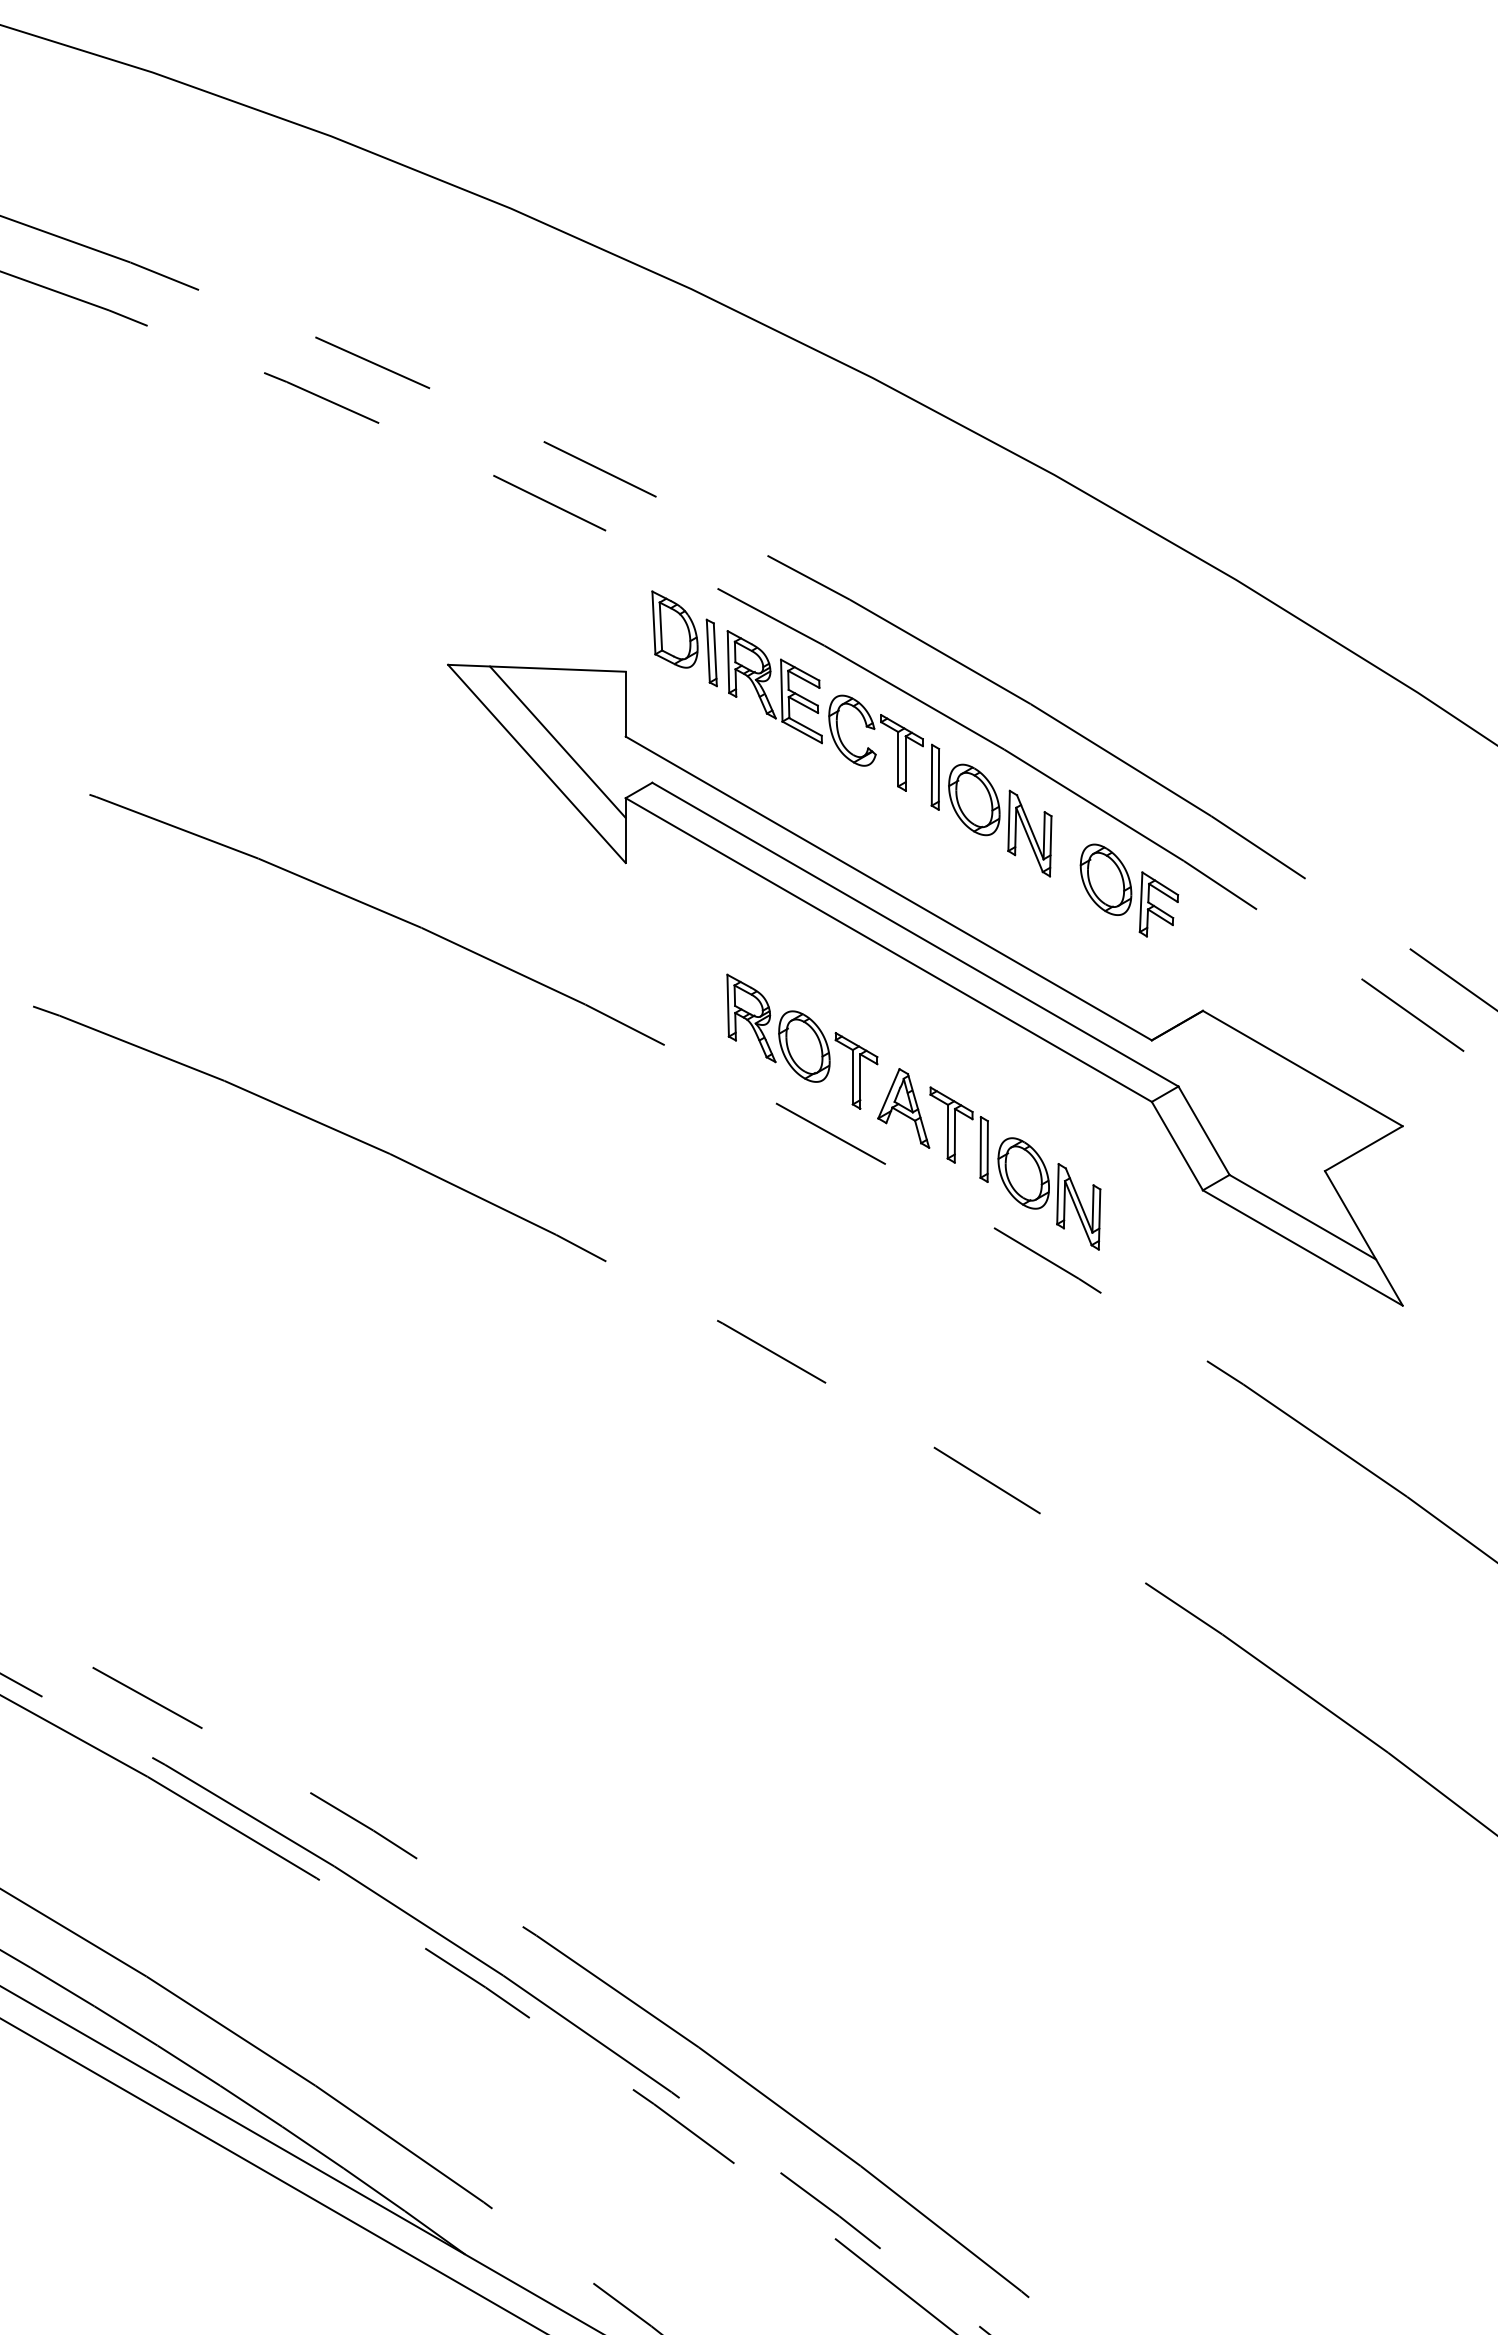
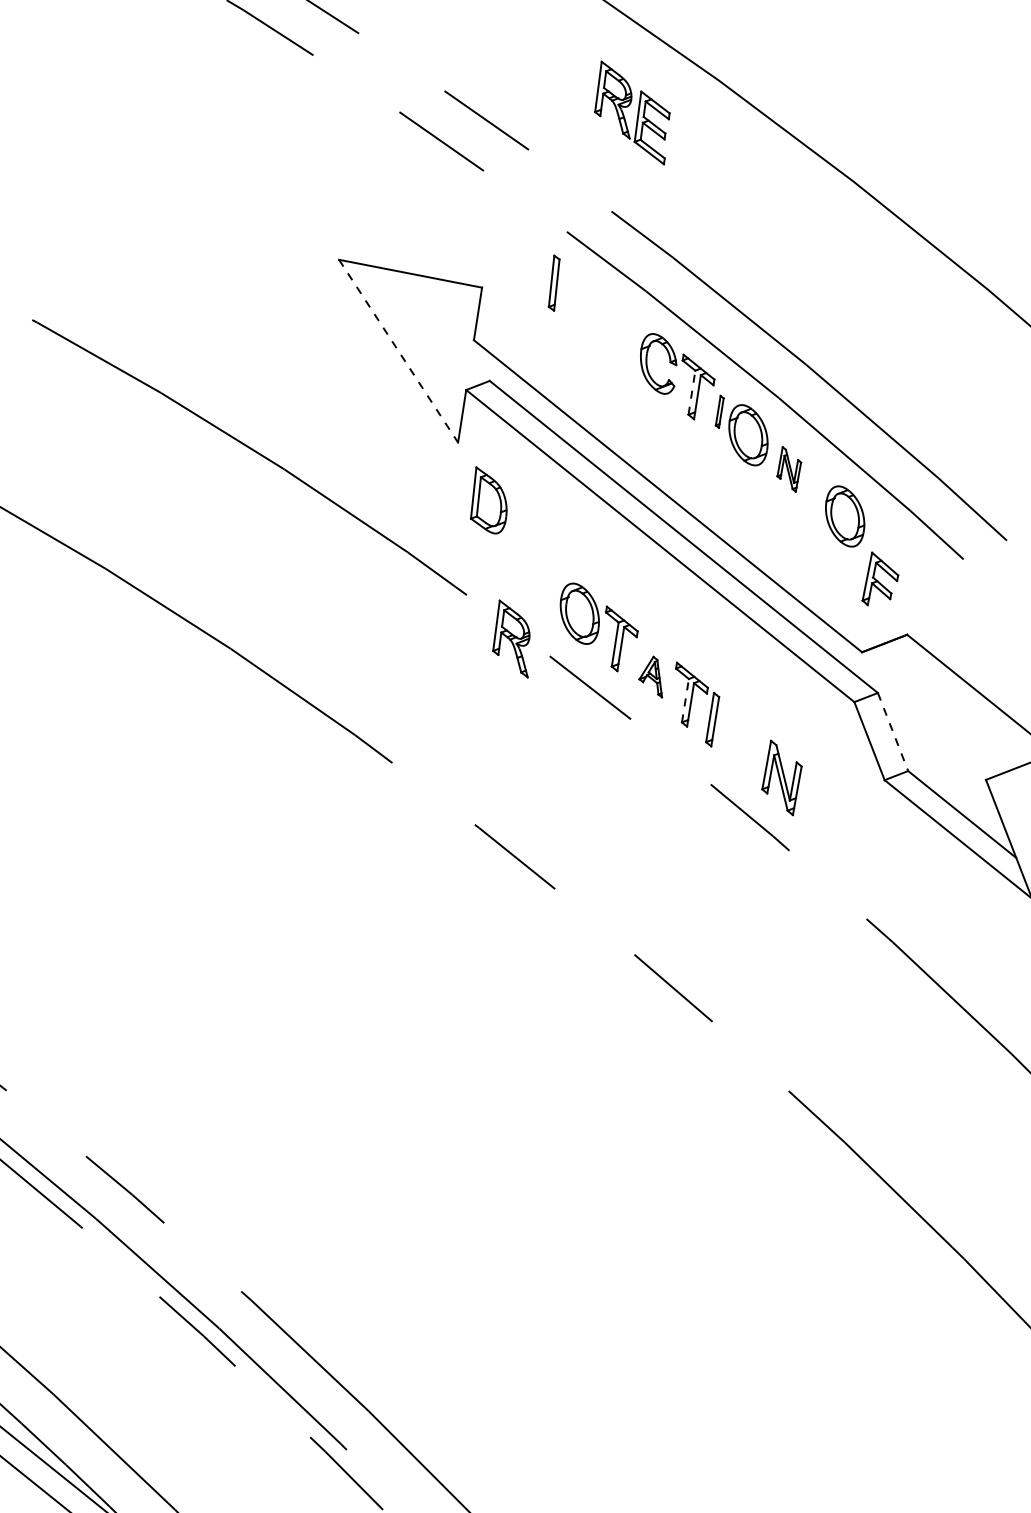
part: (674, 629) -> (489, 500), moved
part: (774, 687) -> (632, 113), moved
line: (557, 741) -> (418, 335), removed
line: (898, 758) -> (692, 392), solid -> dashed
line: (537, 764) -> (399, 351), solid -> dashed
part: (935, 776) -> (719, 411), size x0.6
part: (1029, 833) -> (788, 469), size x0.6
part: (1158, 904) -> (881, 580), moved
part: (751, 1018) -> (513, 639), moved
part: (903, 1108) -> (652, 676), size x0.6
line: (947, 1131) -> (685, 700), solid -> dashed
line: (1204, 1131) -> (893, 732), solid -> dashed
part: (1023, 1173) -> (741, 744), removed

